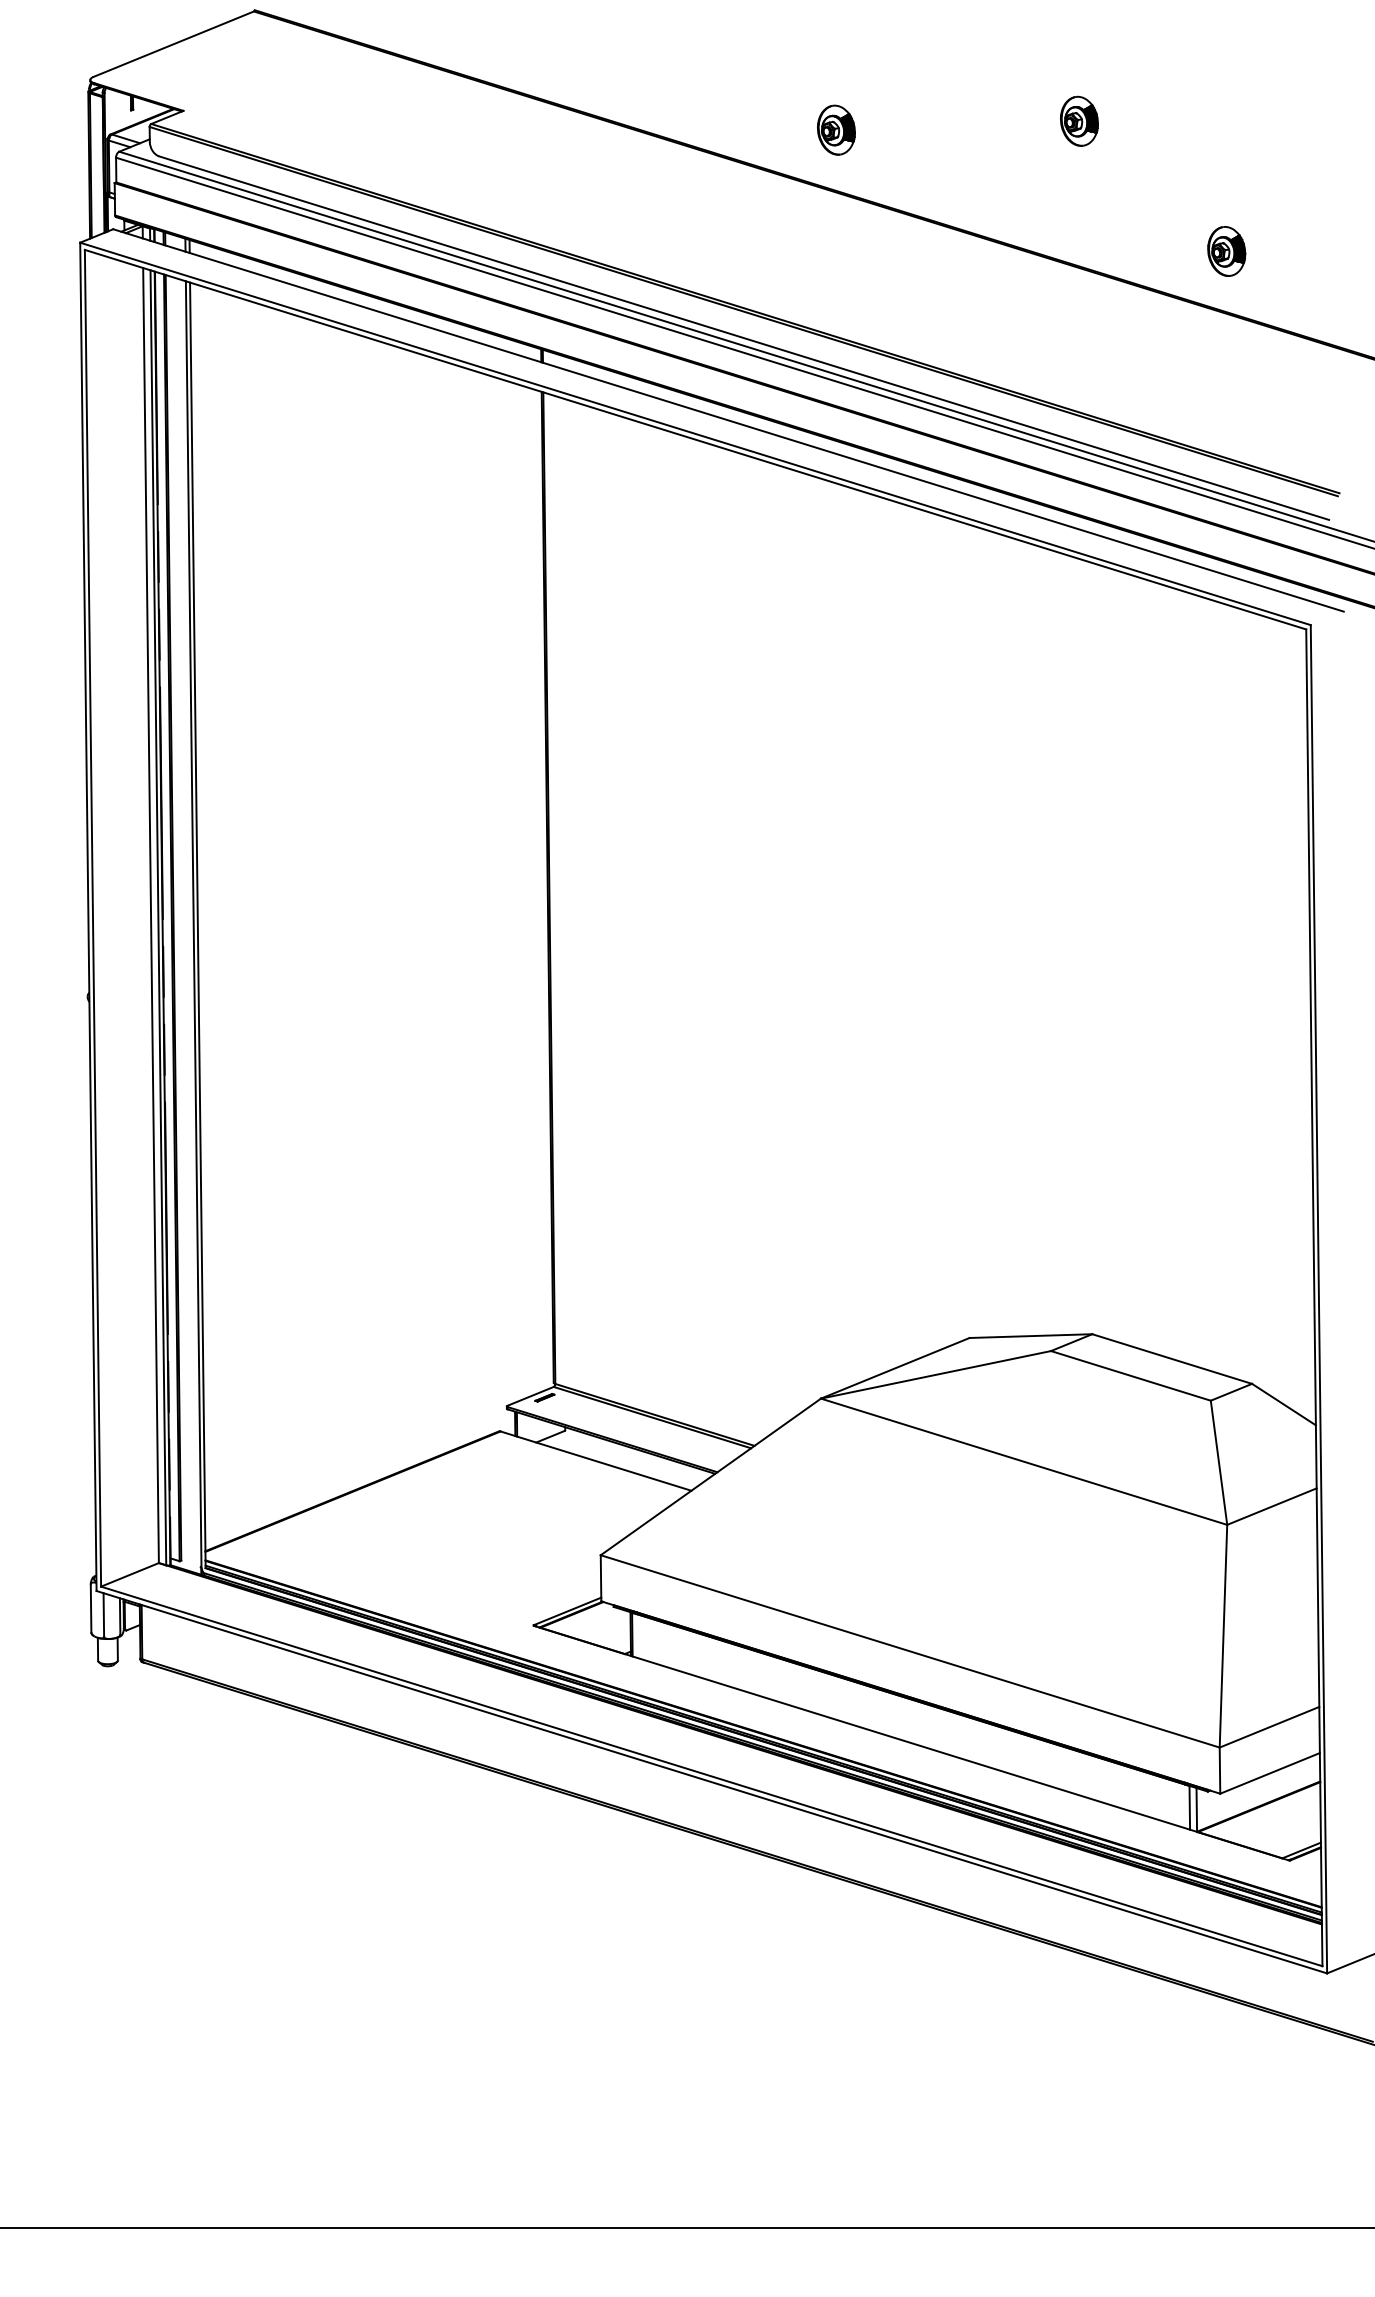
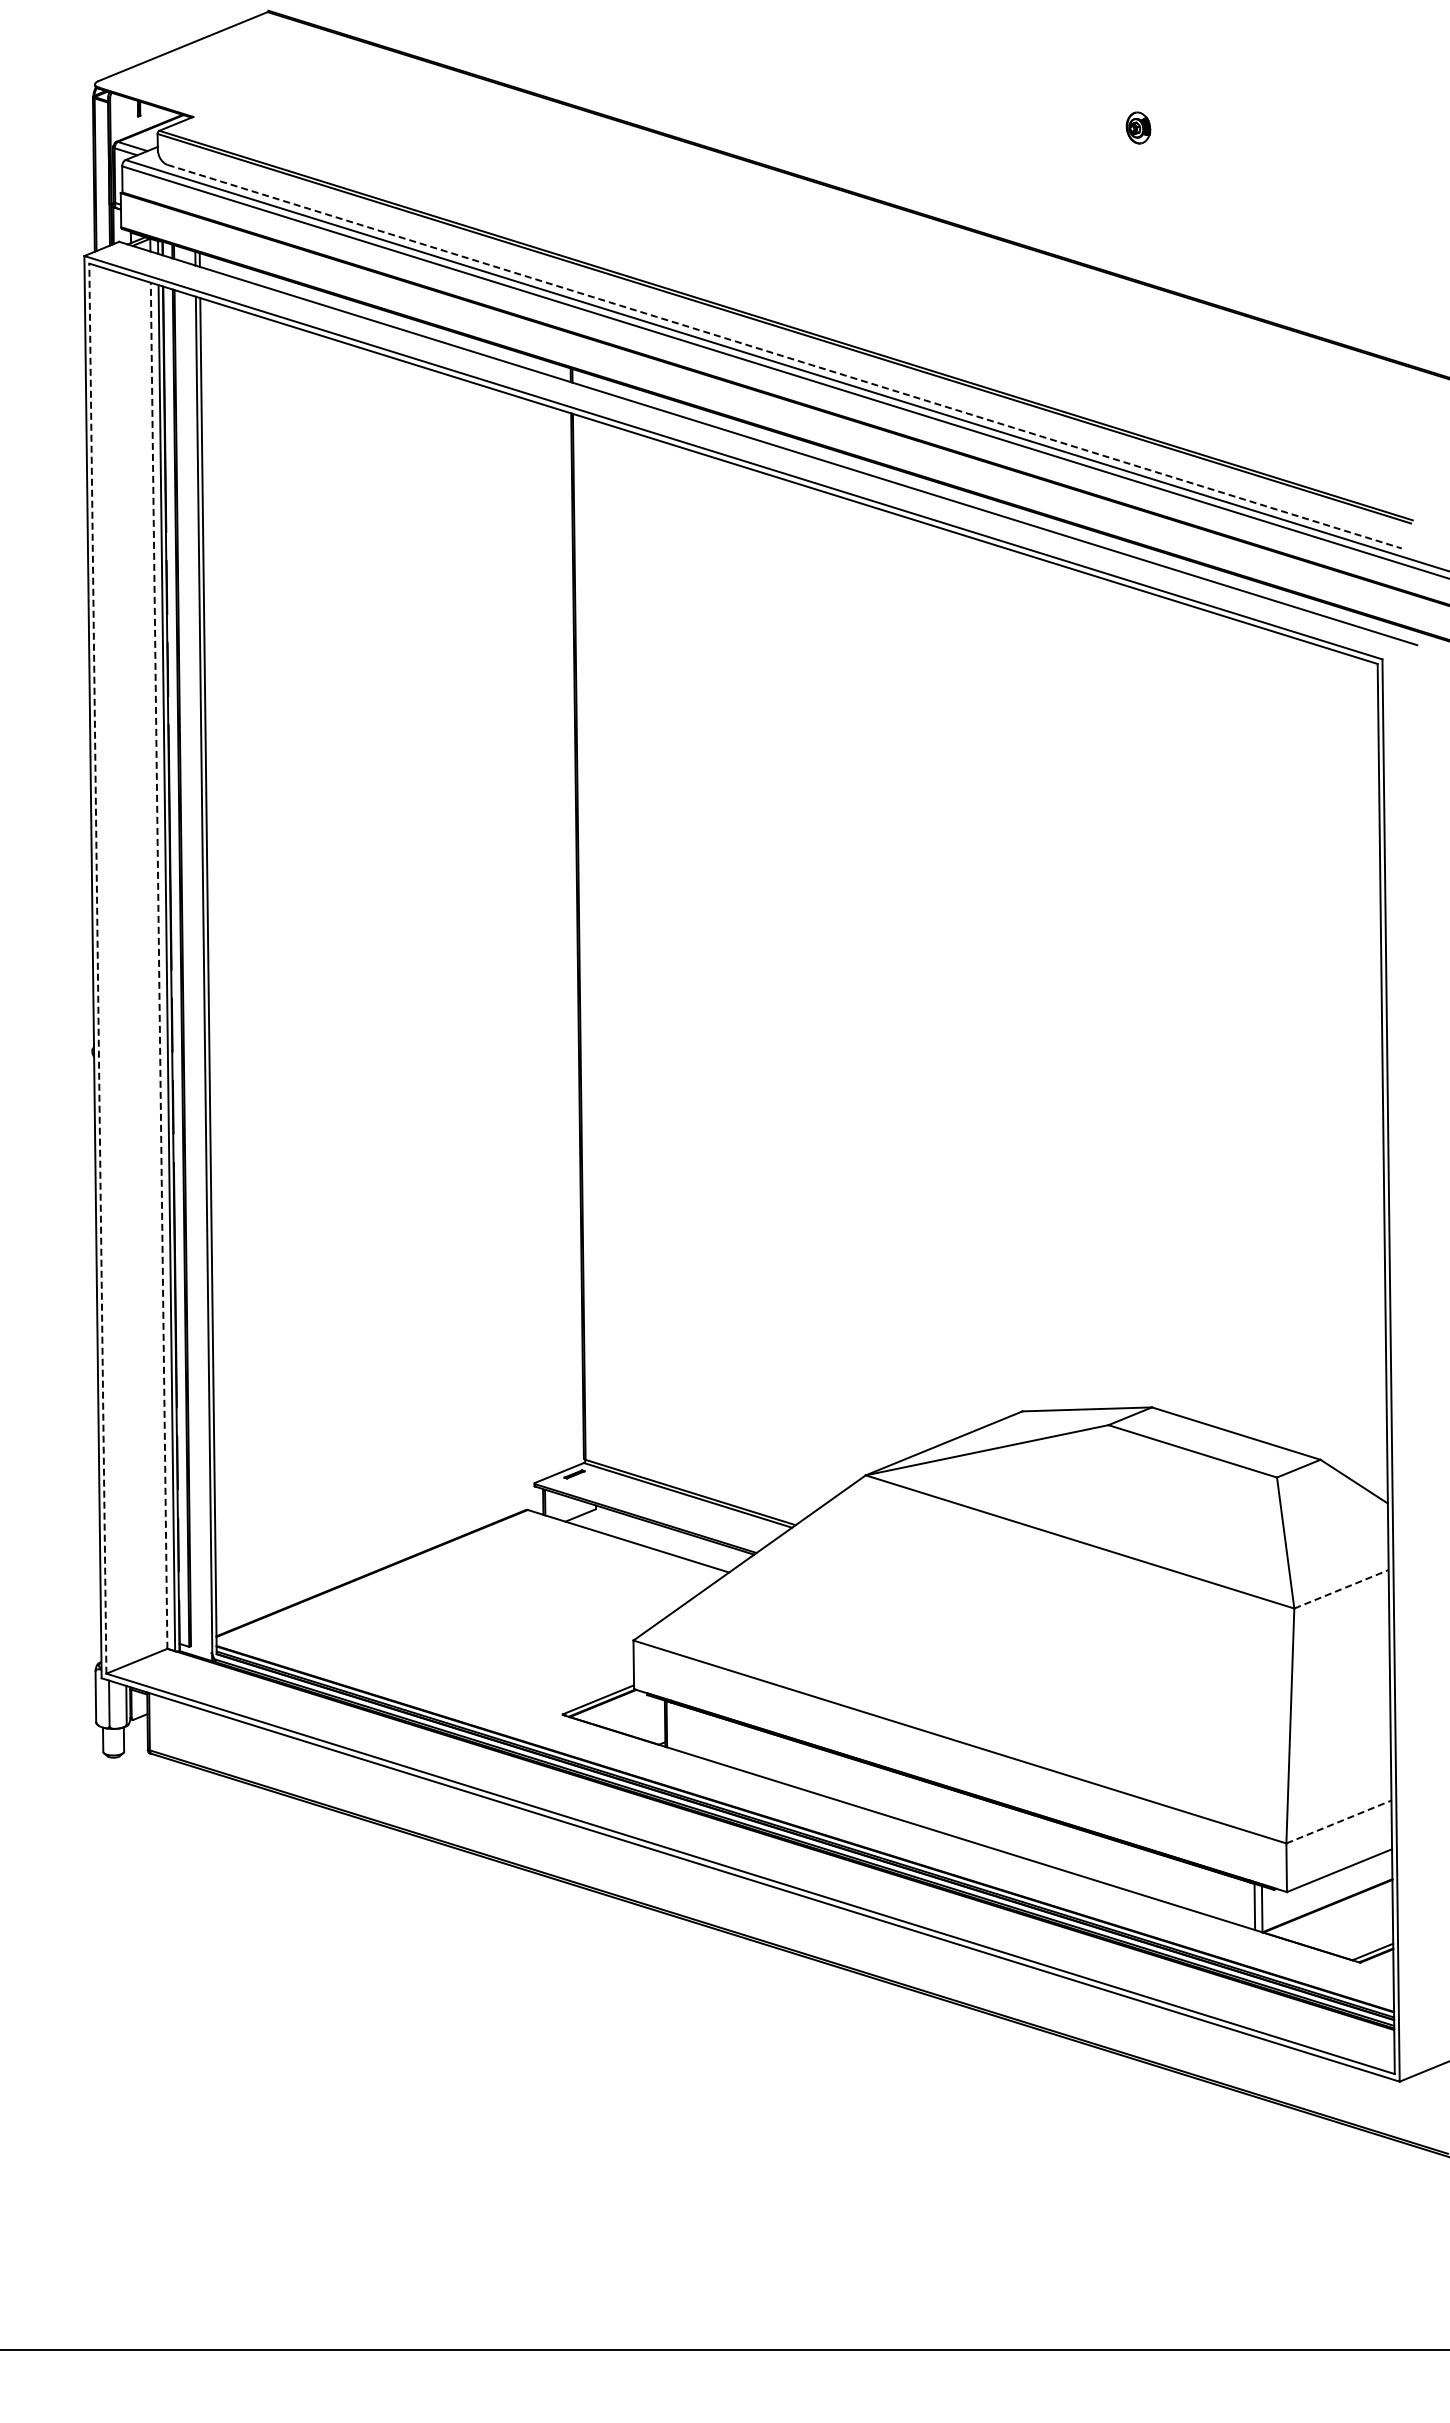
part: (1079, 120) -> (1138, 127), size x0.6
part: (835, 130) -> (881, 137), removed
part: (1226, 251) -> (1293, 265), removed
line: (744, 337) -> (785, 356), solid -> dashed
line: (151, 915) -> (159, 965), solid -> dashed
line: (92, 918) -> (97, 968), solid -> dashed
line: (1271, 1506) -> (1341, 1589), solid -> dashed
line: (1269, 1727) -> (1338, 1822), solid -> dashed

